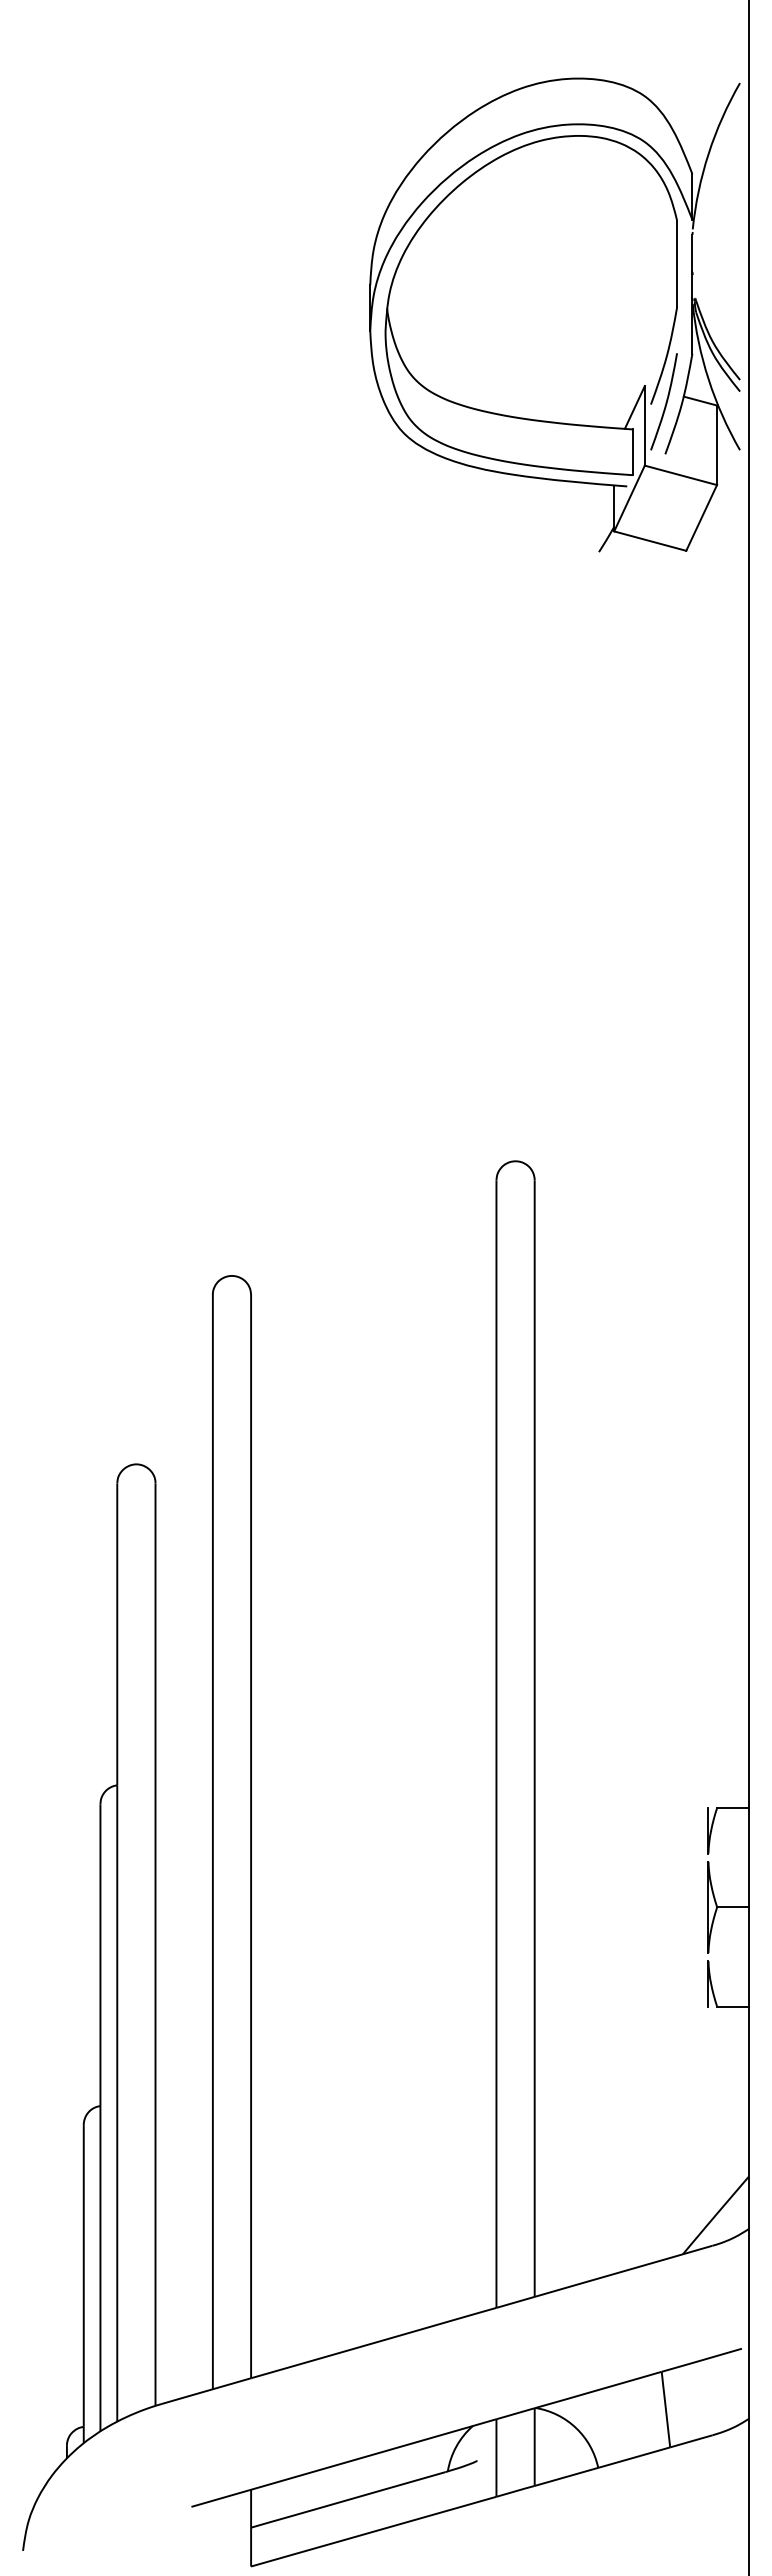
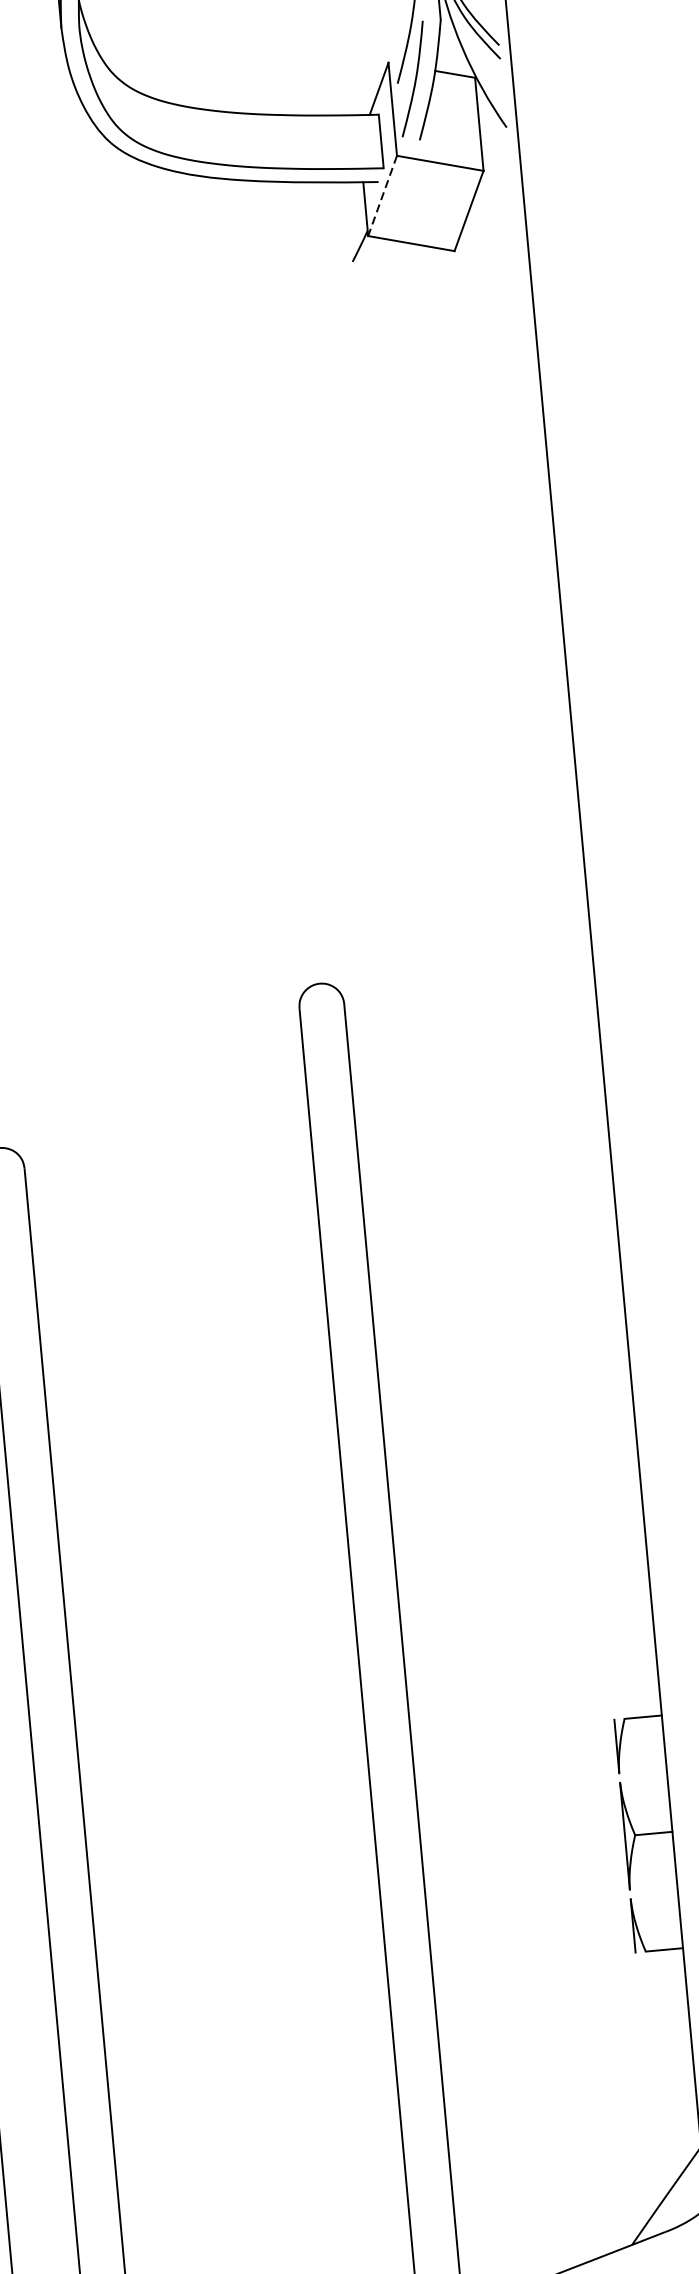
line: (629, 498) -> (382, 195), solid -> dashed

